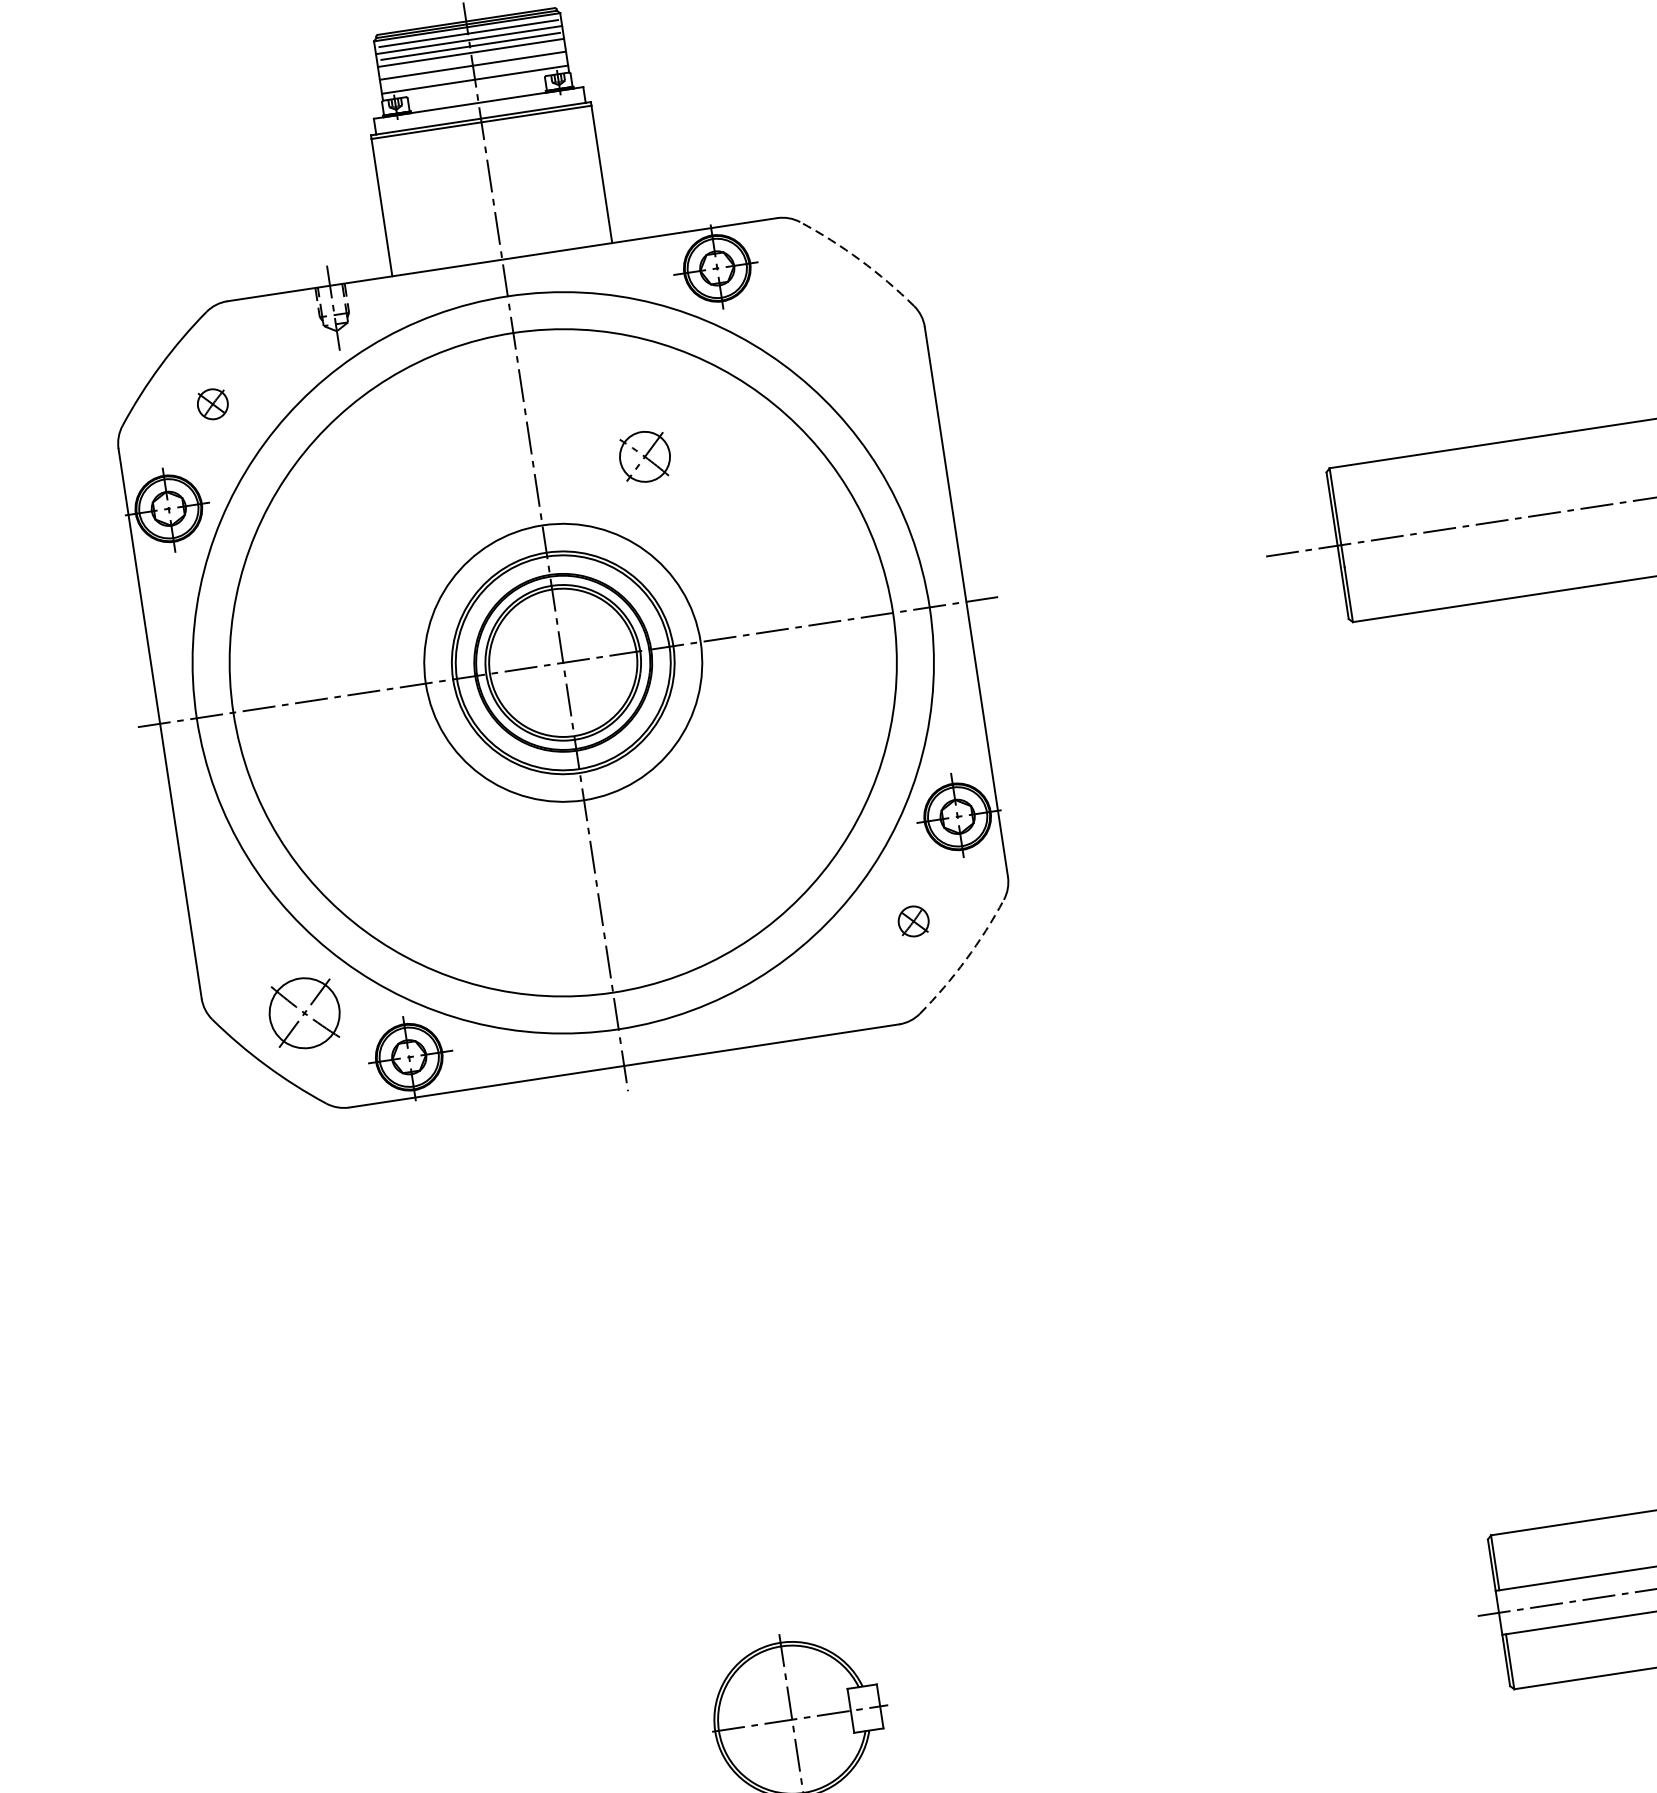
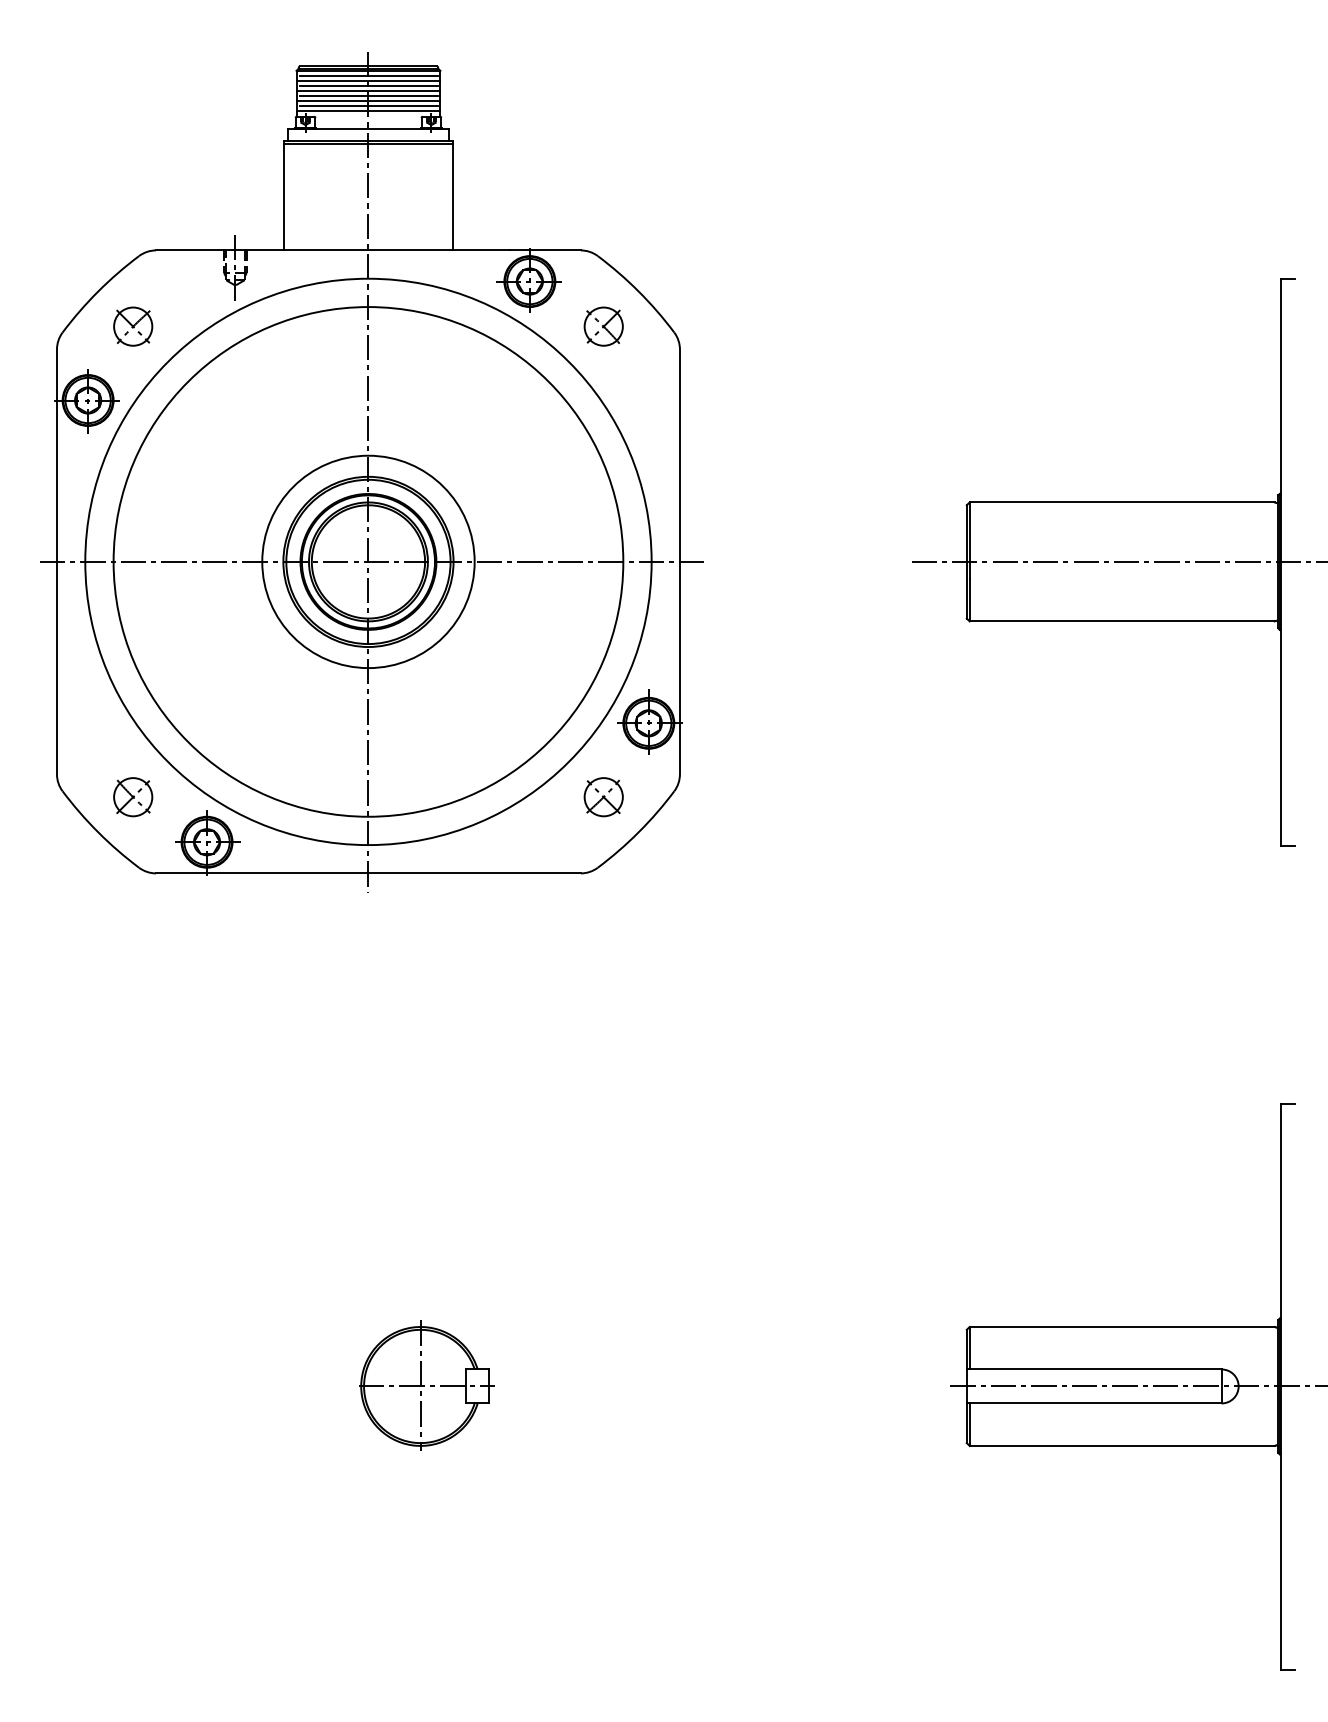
line: (472, 59) -> (368, 95), added
line: (473, 72) -> (368, 105), added
arc: (859, 260) -> (638, 291), dashed -> solid
part: (213, 404) -> (133, 326), size x1.67
part: (644, 456) -> (603, 326), moved
part: (913, 921) -> (603, 797), size x1.67
arc: (965, 960) -> (638, 832), dashed -> solid
part: (305, 1013) -> (133, 797), size x0.71

